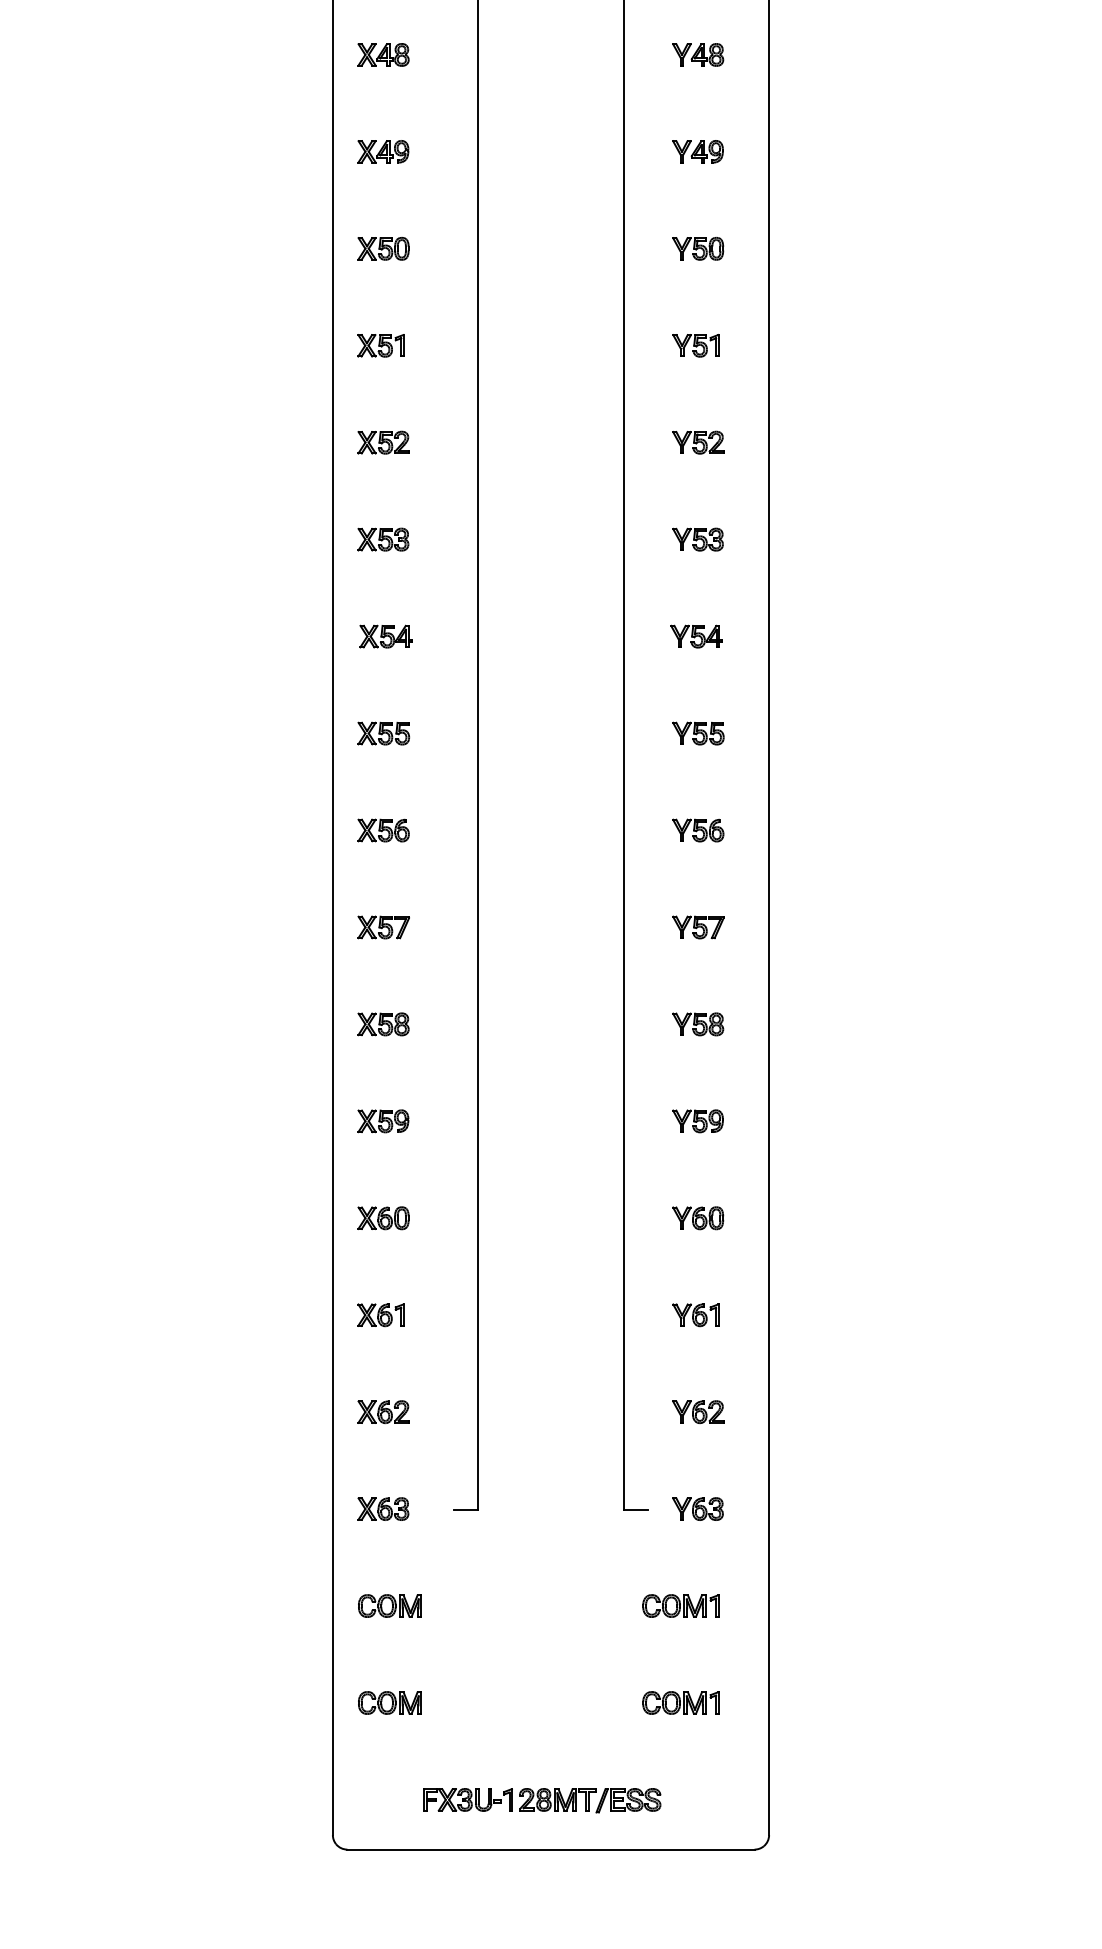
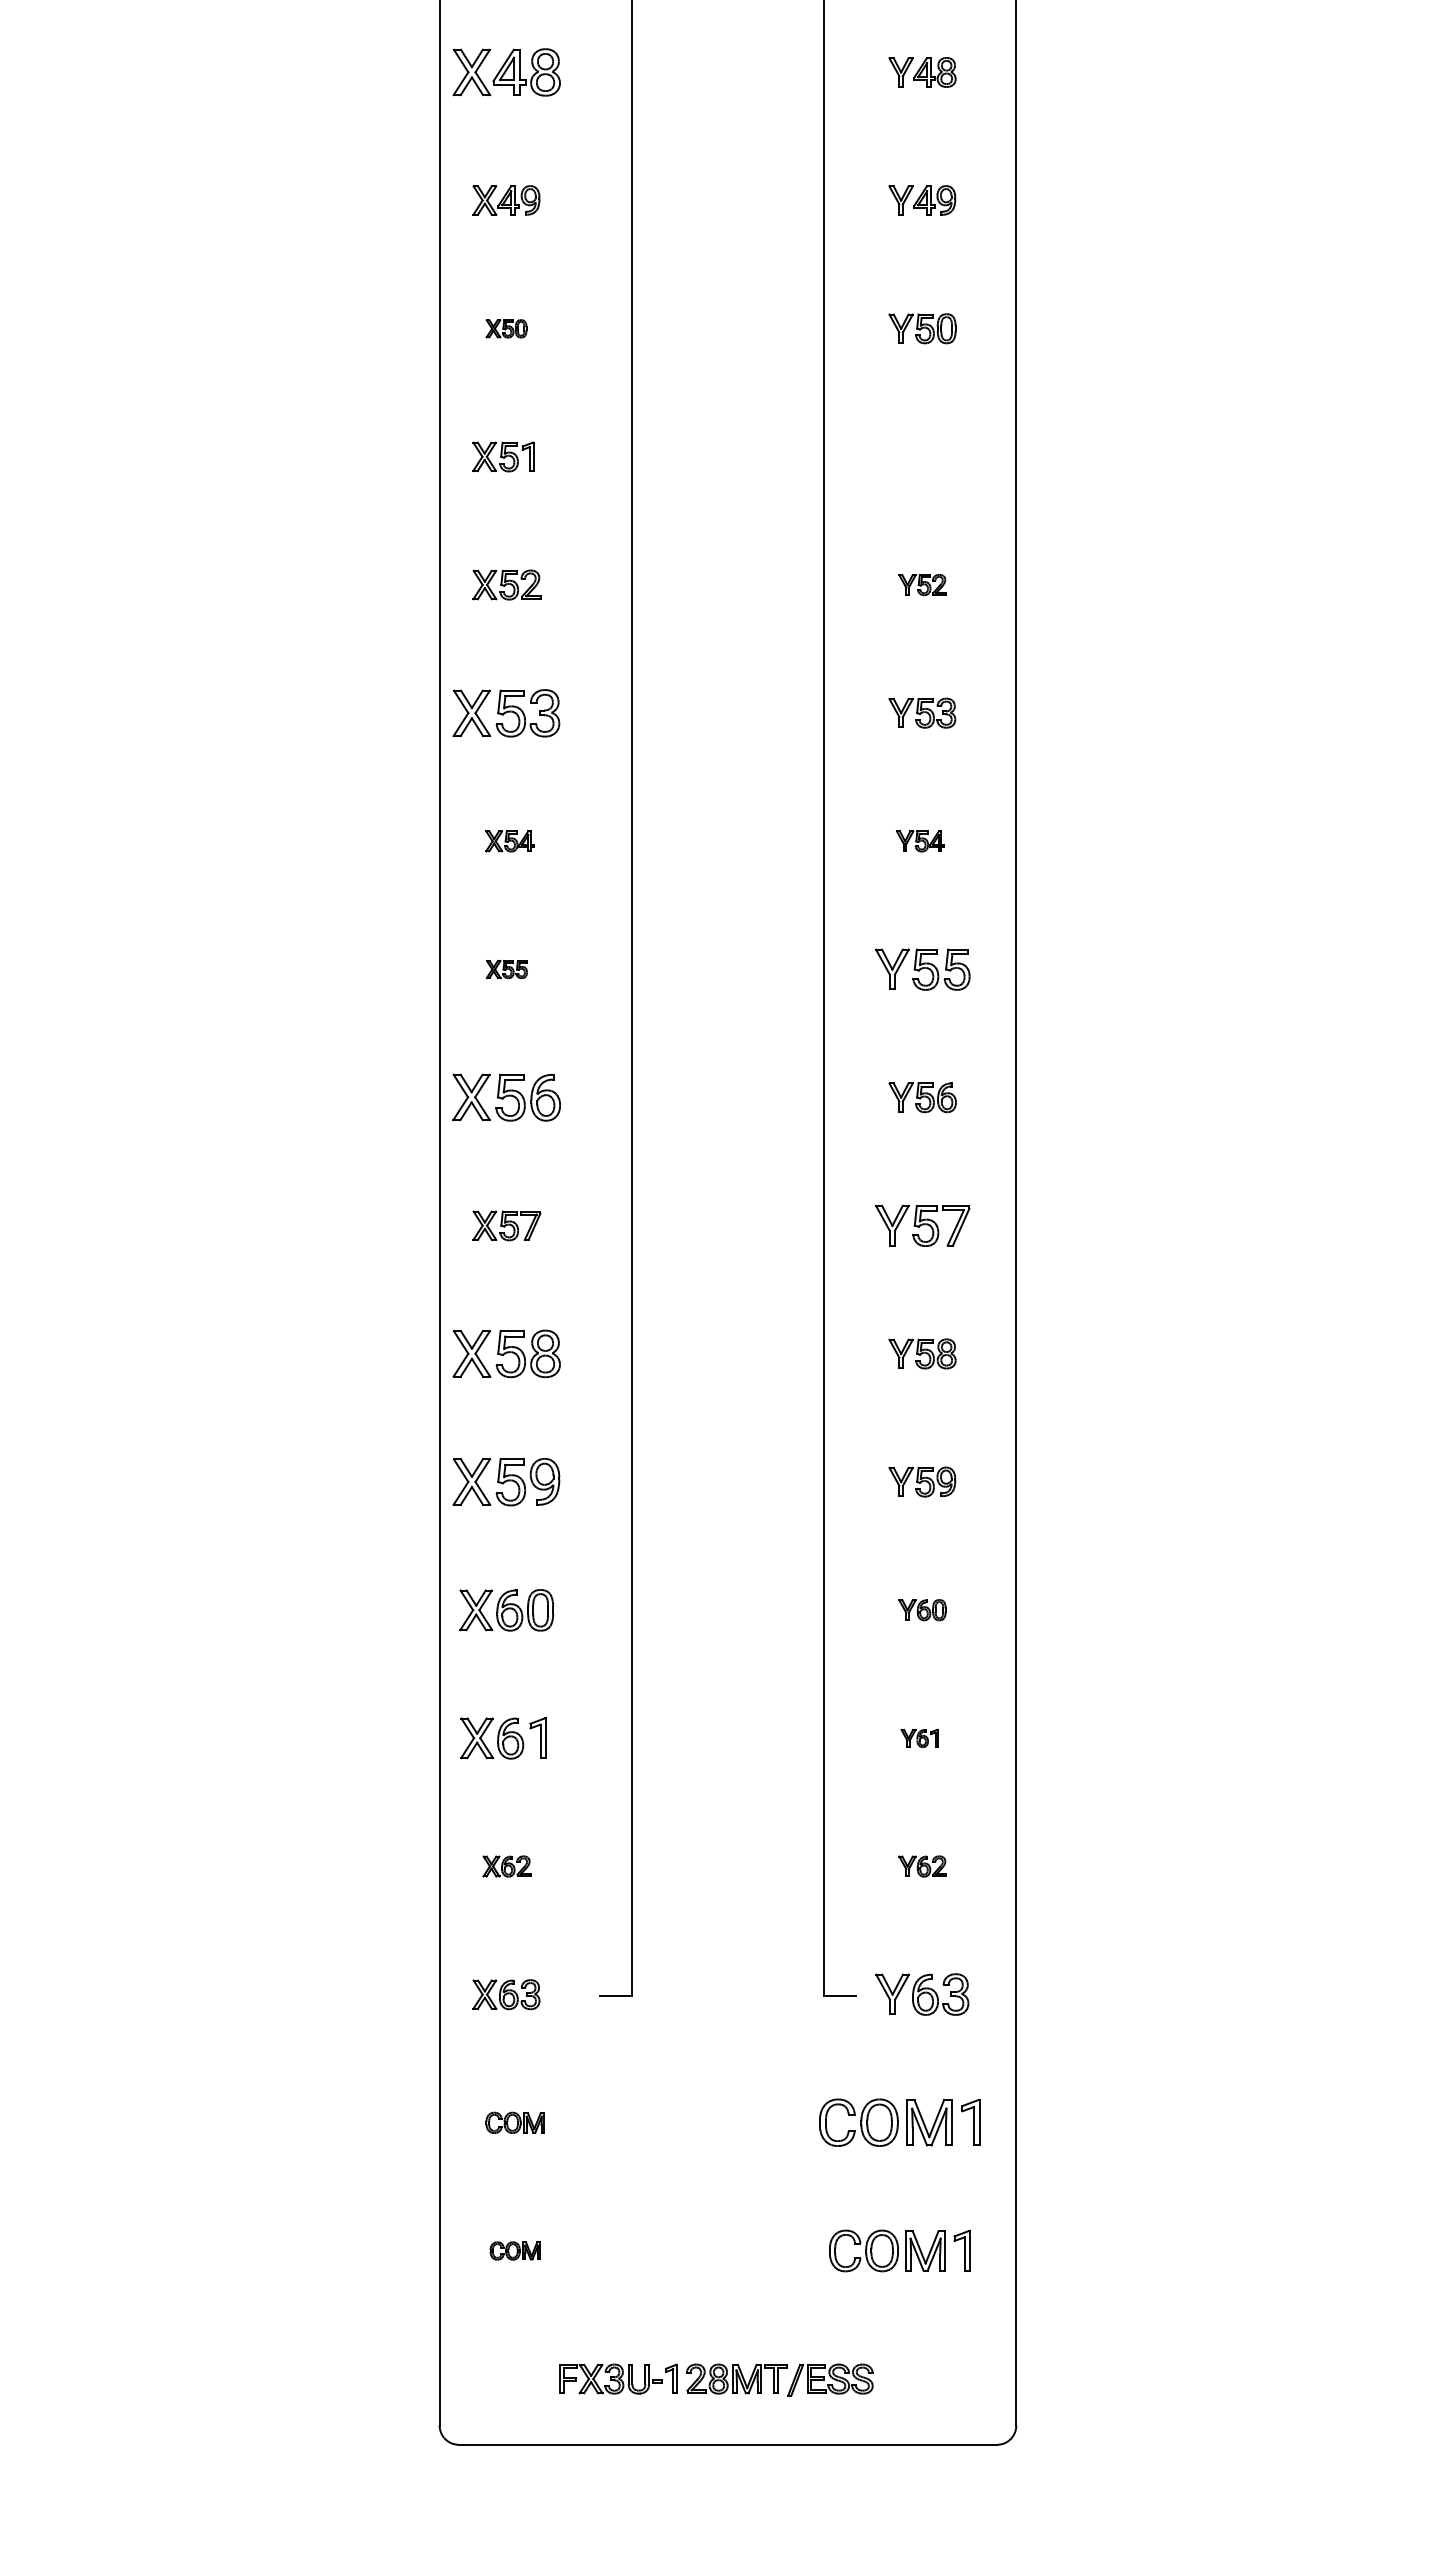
part: (383, 54) -> (506, 72), size x1.6
part: (383, 248) -> (506, 328), size x0.6
part: (695, 345) -> (919, 456), removed
part: (698, 442) -> (922, 584), size x0.7
part: (383, 539) -> (506, 712), size x1.6
part: (385, 636) -> (509, 841), size x0.7
part: (696, 636) -> (920, 841), size x0.7
part: (383, 733) -> (506, 969), size x0.6
part: (698, 733) -> (922, 969), size x1.4
part: (383, 830) -> (506, 1097), size x1.6
part: (698, 927) -> (922, 1225), size x1.4
part: (383, 1024) -> (506, 1353), size x1.6
part: (383, 1120) -> (506, 1481), size x1.6
part: (383, 1217) -> (506, 1609), size x1.4
part: (698, 1217) -> (922, 1609), size x0.7
part: (381, 1315) -> (503, 1738), size x1.4
part: (695, 1315) -> (919, 1738), size x0.6
part: (383, 1412) -> (506, 1866), size x0.7
part: (698, 1412) -> (922, 1866), size x0.7
part: (698, 1508) -> (922, 1994), size x1.4
part: (390, 1605) -> (515, 2122), size x0.7
part: (680, 1605) -> (899, 2122), size x1.6
part: (390, 1702) -> (515, 2250), size x0.6
part: (680, 1702) -> (899, 2250), size x1.4

